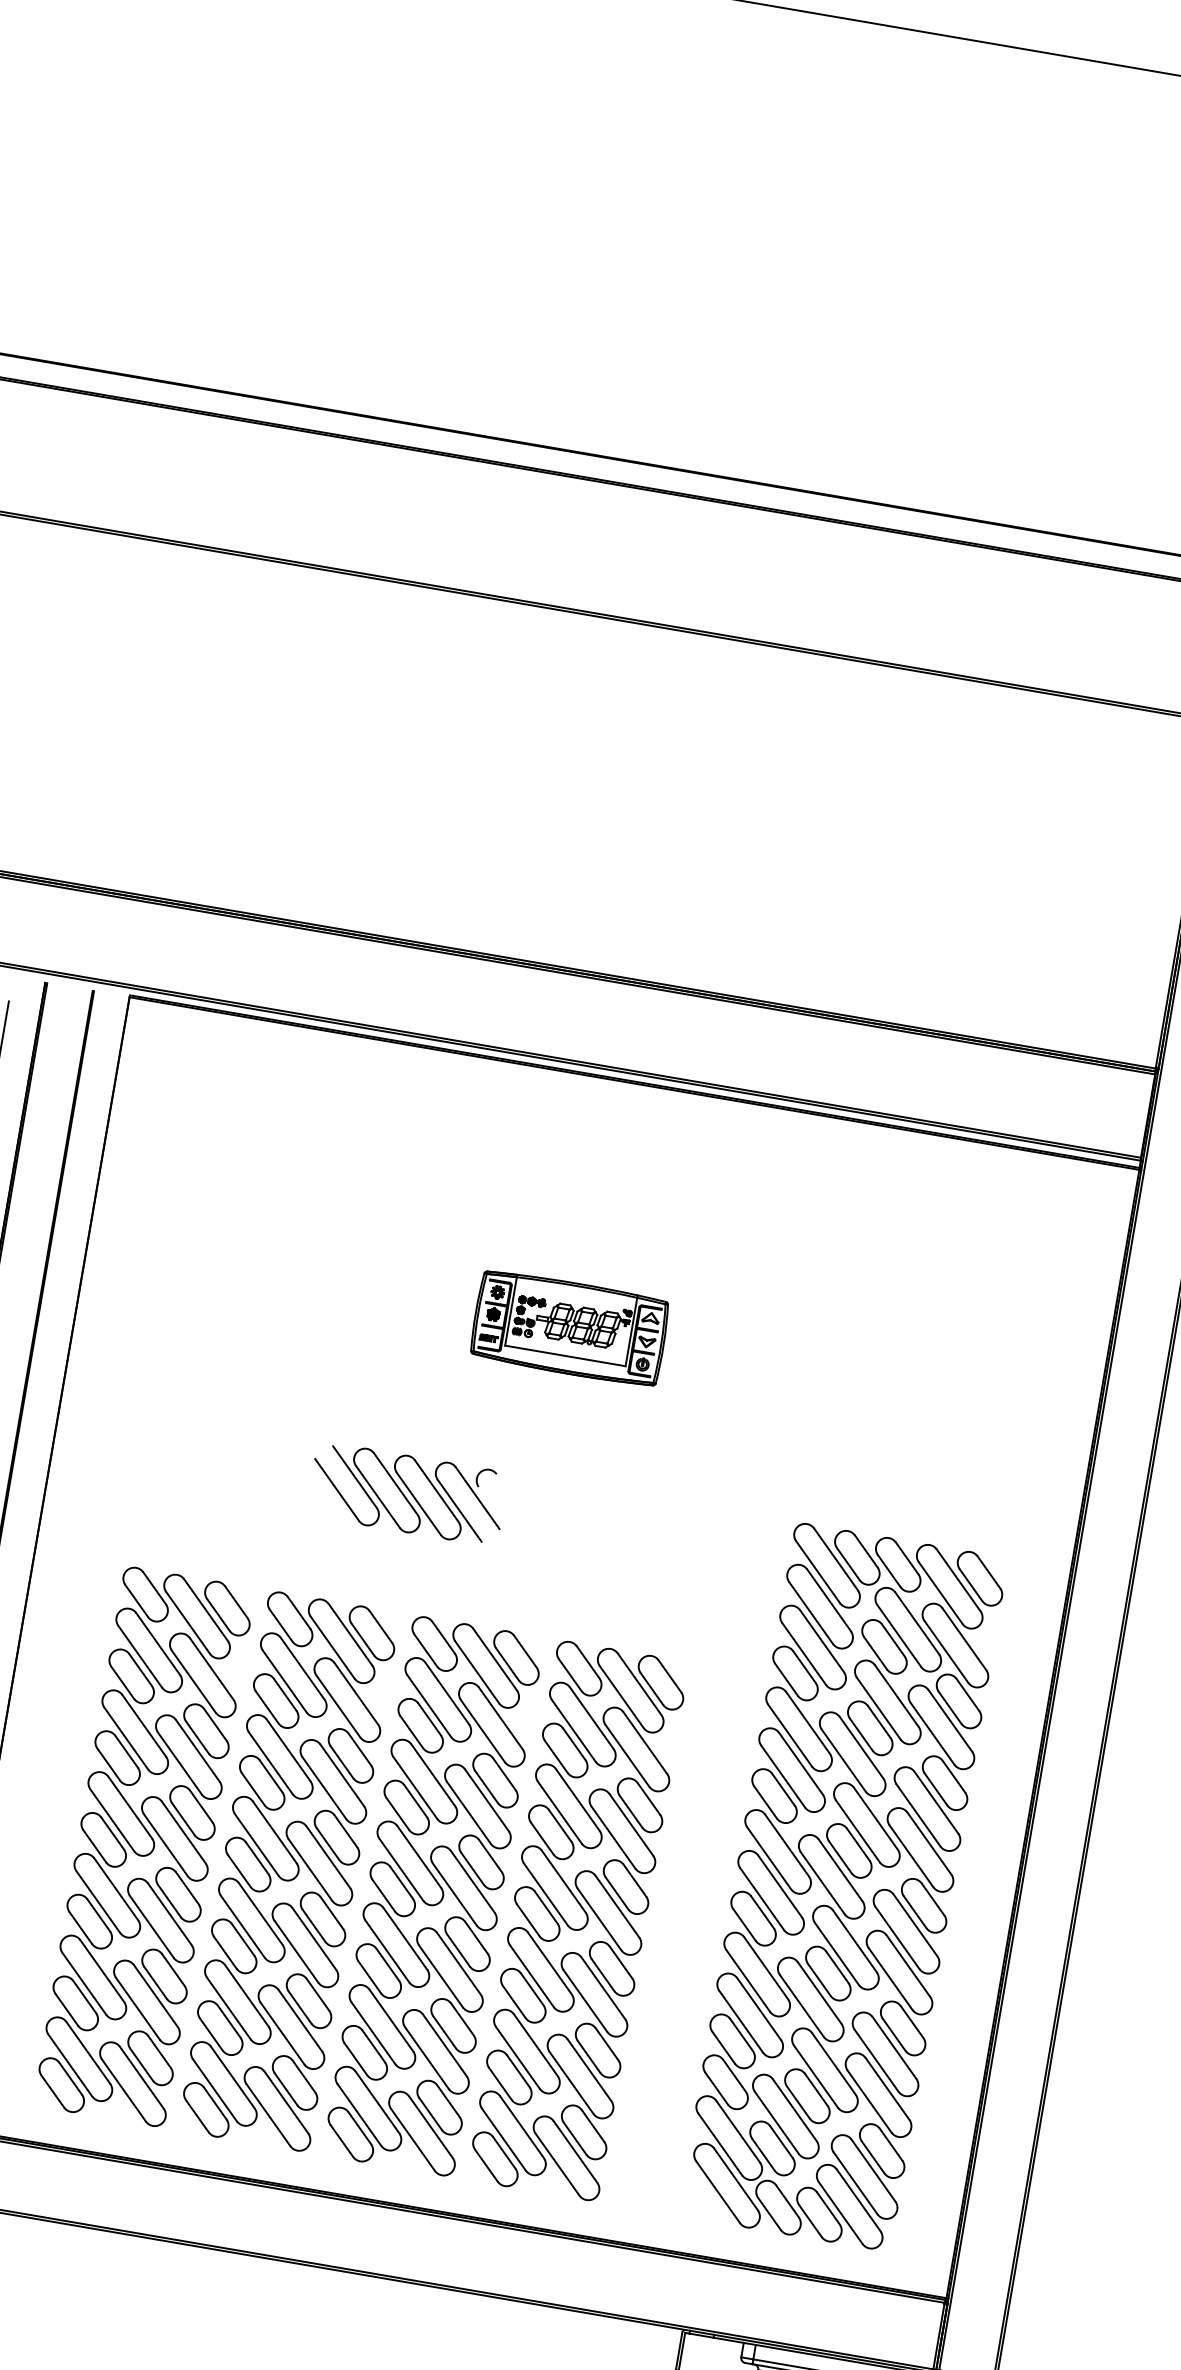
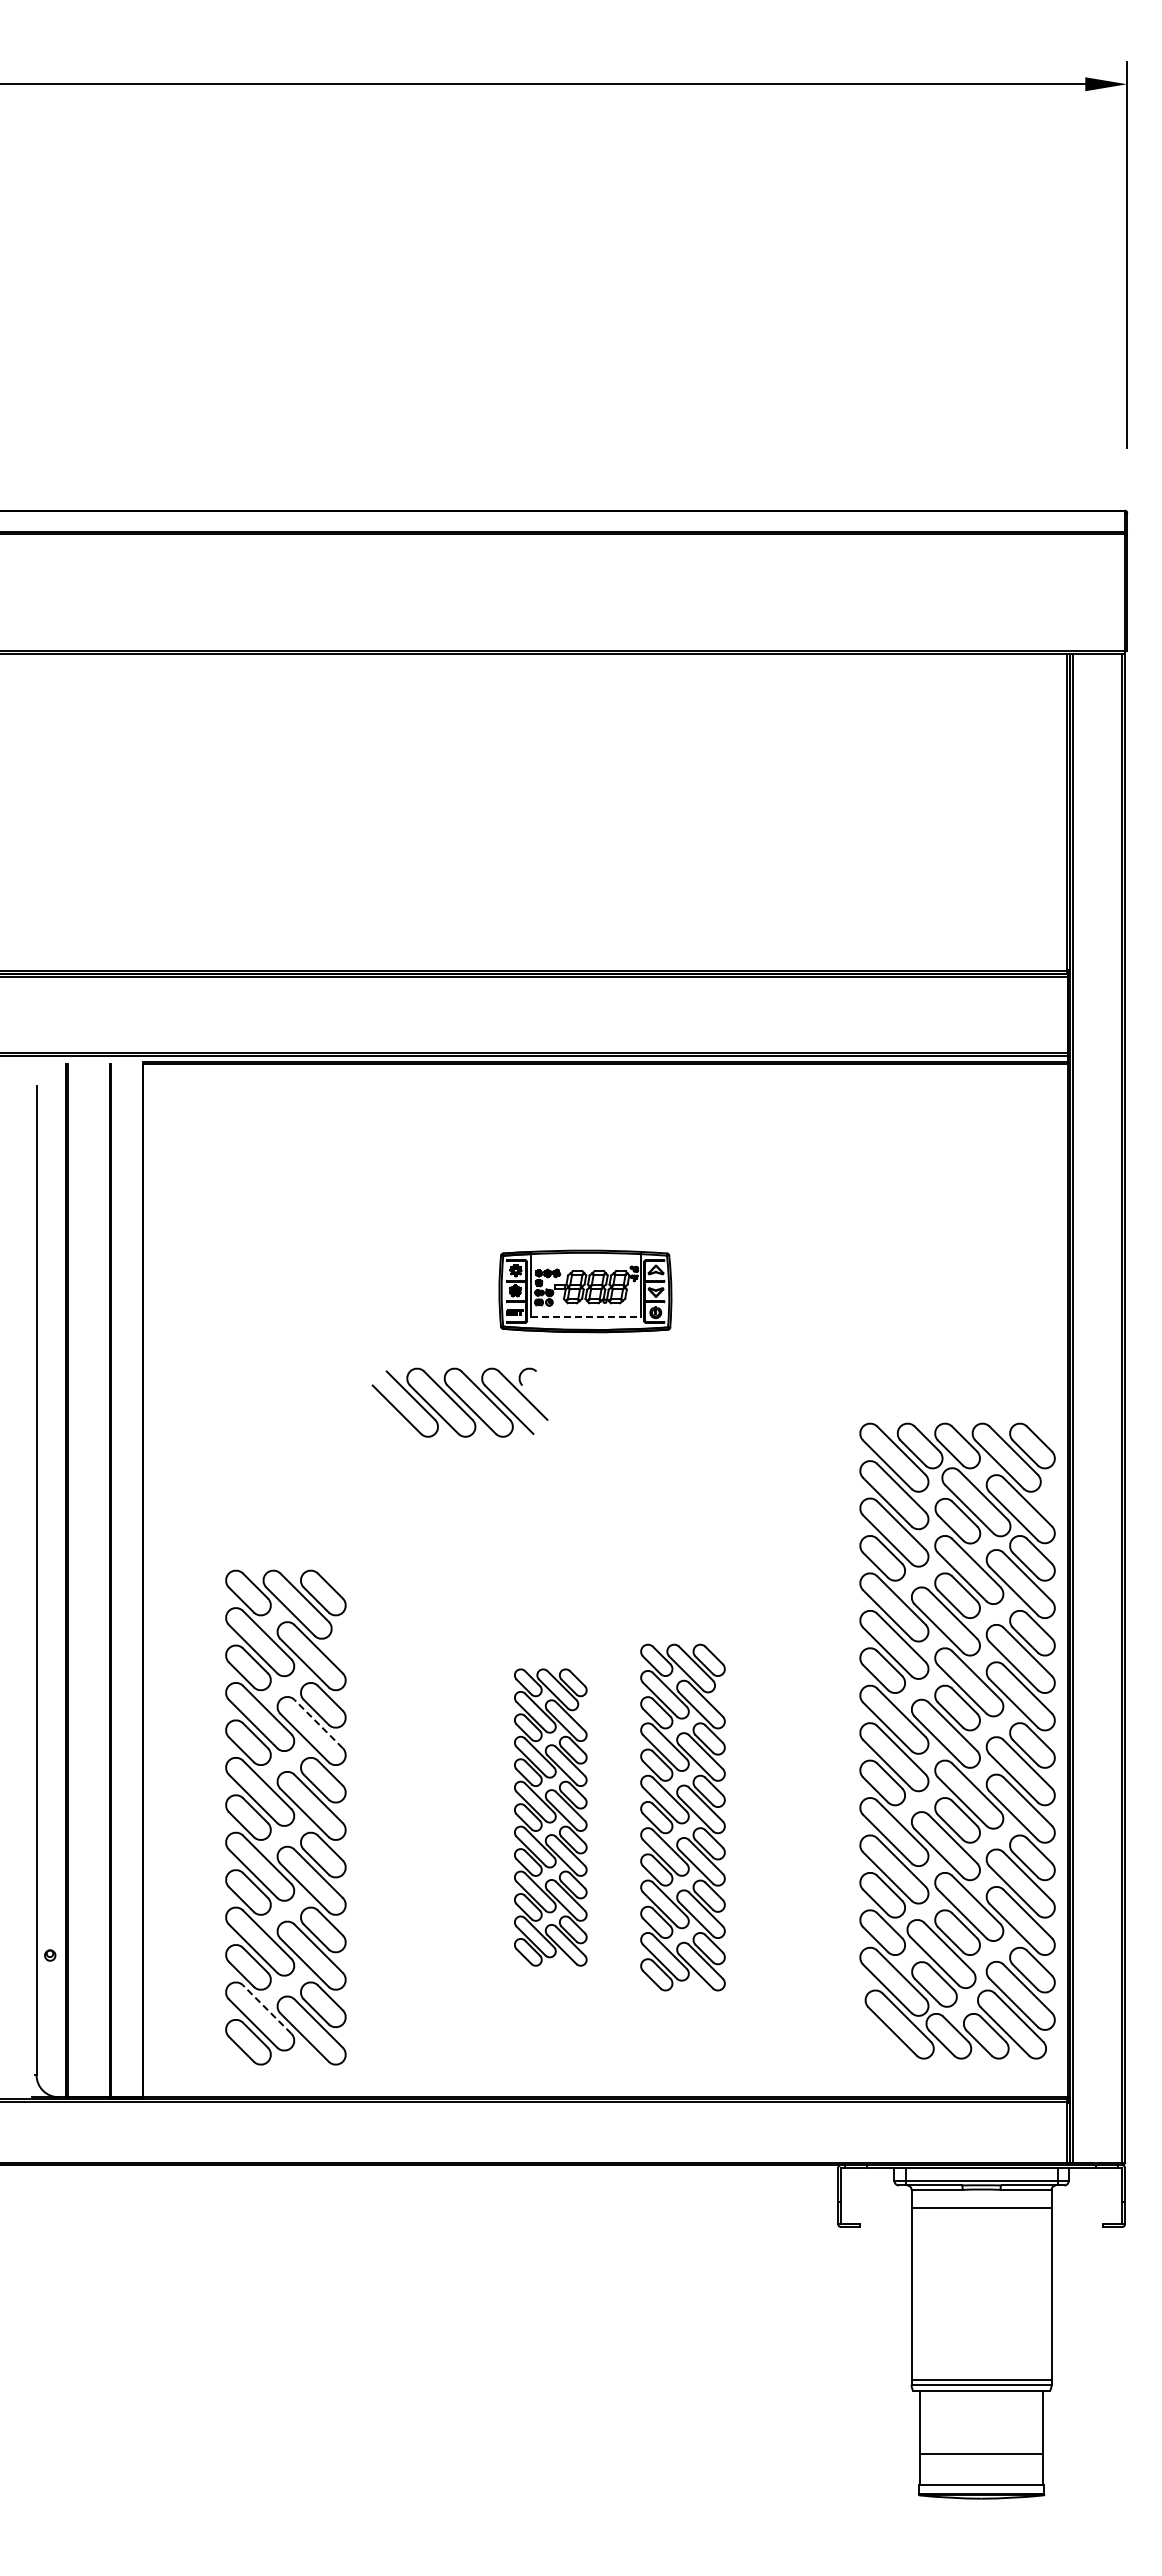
line: (566, 1355) -> (586, 1316), solid -> dashed
part: (406, 1493) -> (459, 1402), moved
line: (197, 1750) -> (318, 1723), solid -> dashed
part: (288, 1871) -> (417, 1817), removed
part: (843, 1886) -> (957, 1740), moved
part: (433, 1896) -> (550, 1817), size x0.6
part: (577, 1920) -> (682, 1817), size x0.7
line: (87, 2052) -> (266, 2009), solid -> dashed

